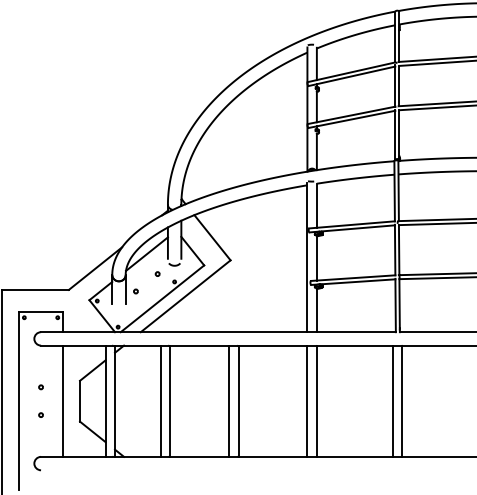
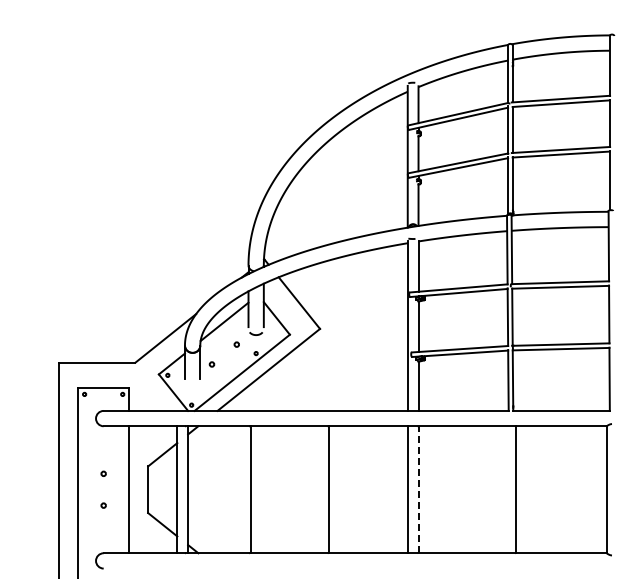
line: (160, 401) -> (240, 489), removed
line: (229, 401) -> (318, 489), removed
line: (316, 401) -> (418, 489), solid -> dashed
line: (393, 401) -> (505, 489), removed

